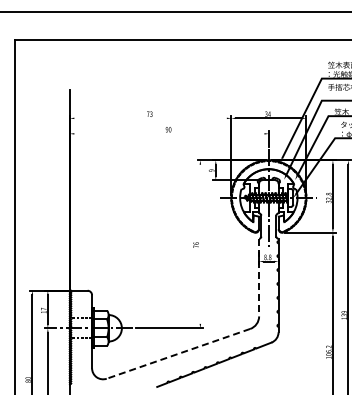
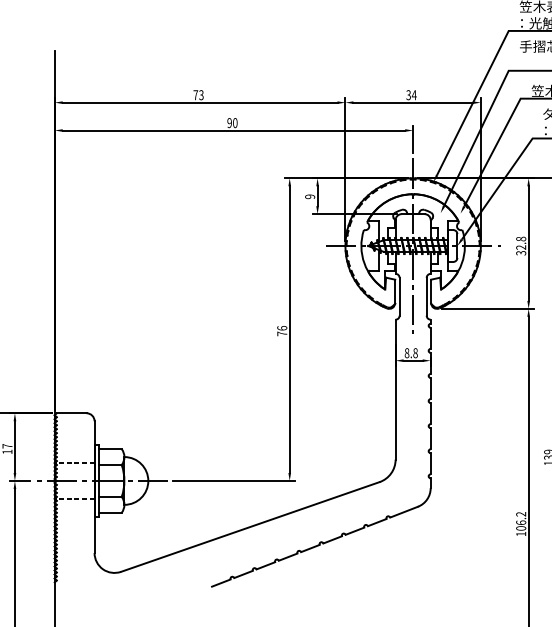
line: (150, 118) -> (199, 102), added
line: (169, 133) -> (234, 129), added
line: (200, 243) -> (289, 328), added
line: (259, 277) -> (396, 389), dashed -> solid
line: (178, 353) -> (250, 526), dashed -> solid

